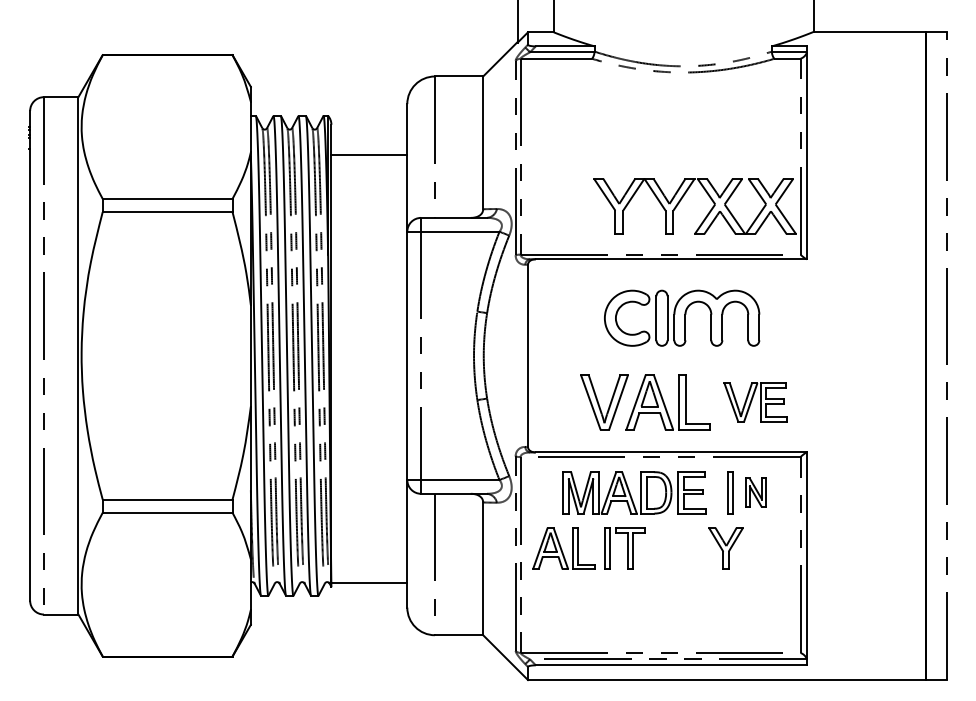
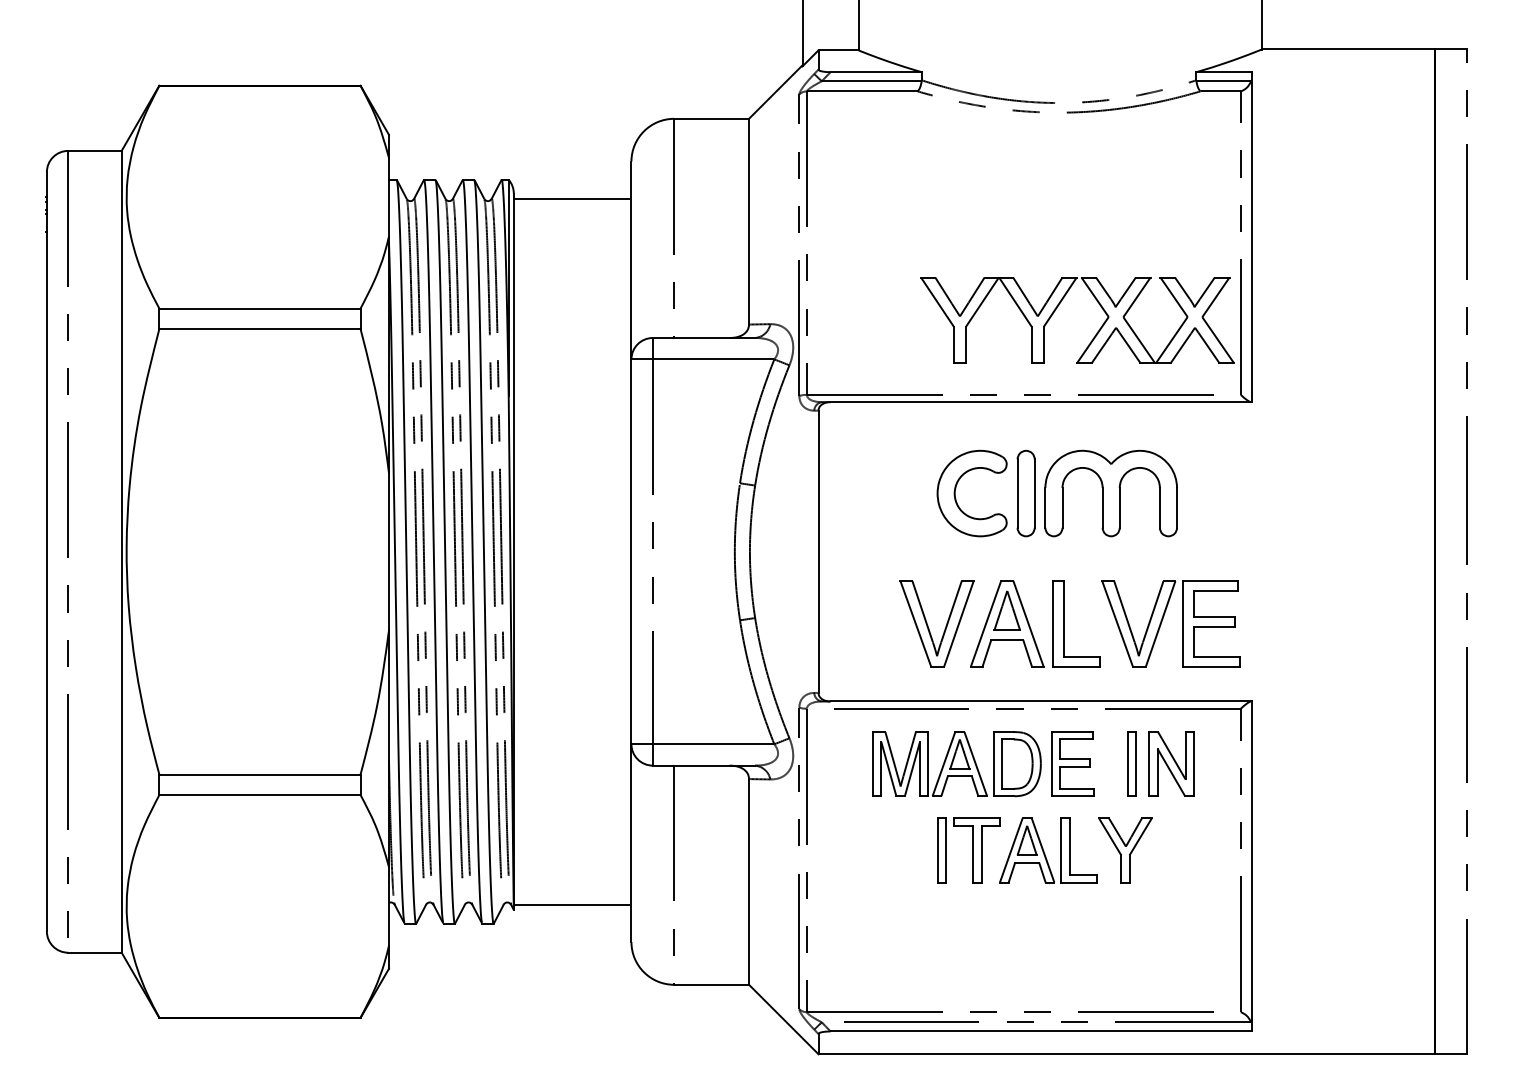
line: (369, 155) -> (572, 199), moved
part: (755, 402) -> (1171, 624), size x1.43
part: (755, 492) -> (1171, 763), size x1.43
part: (563, 548) -> (1047, 850), moved

